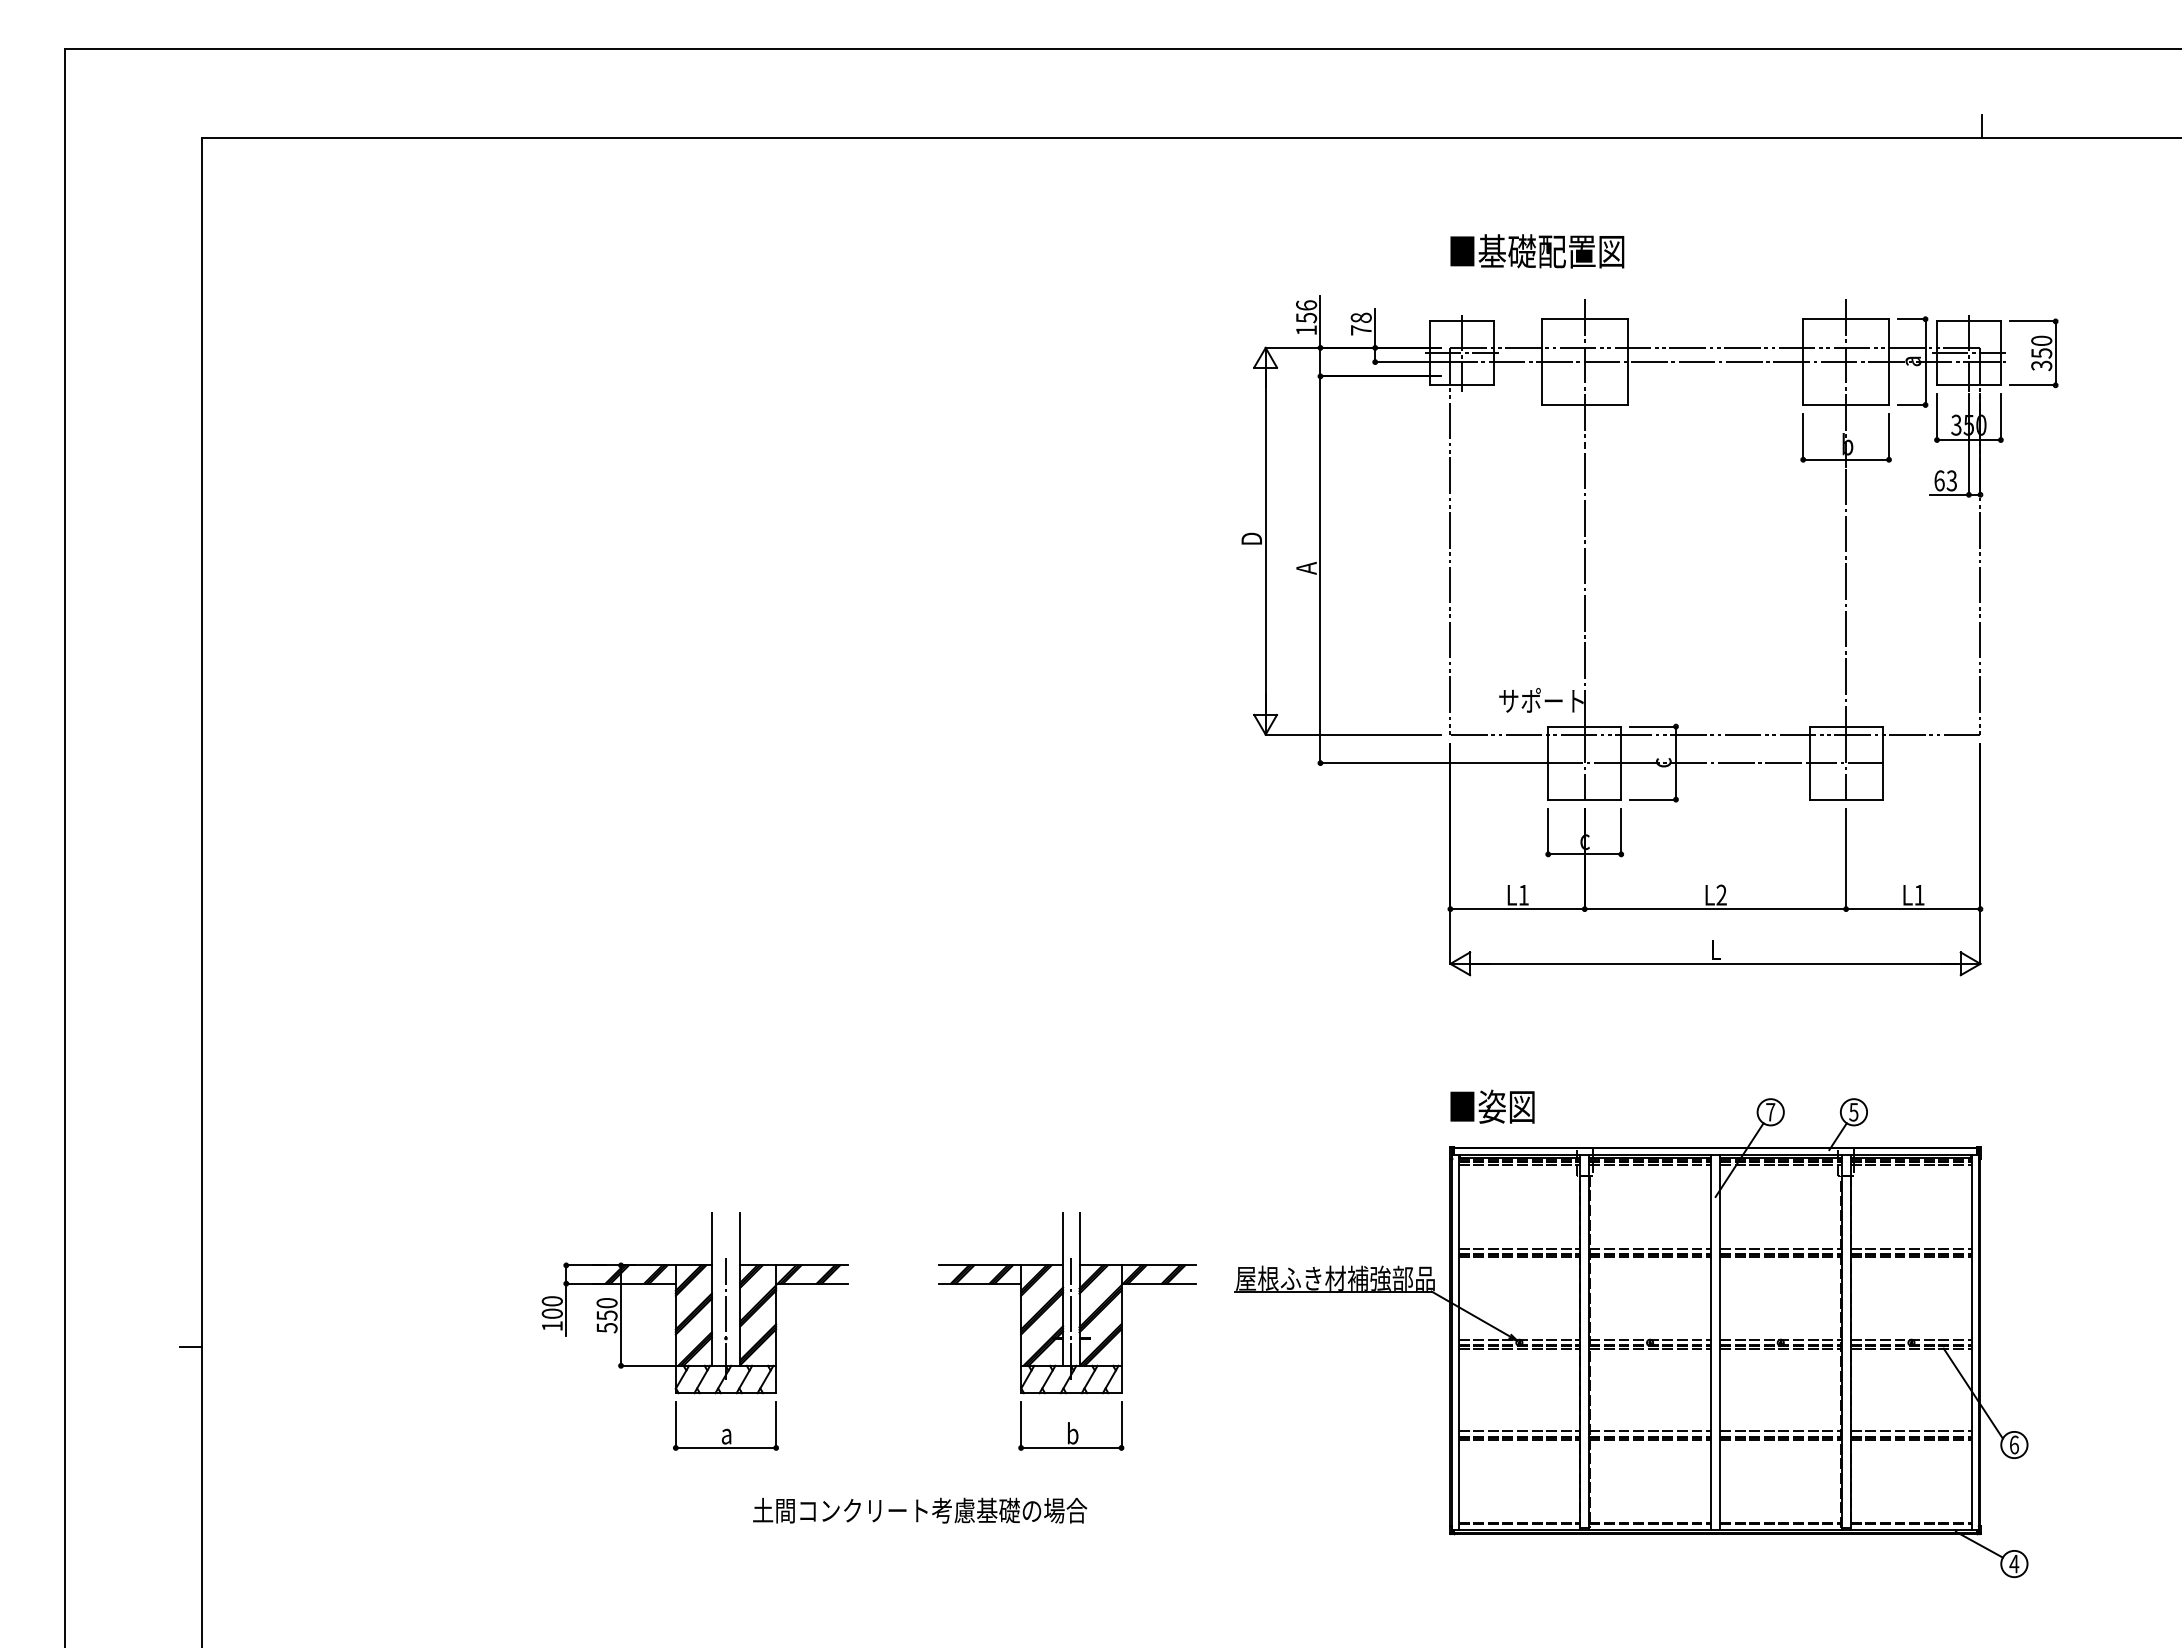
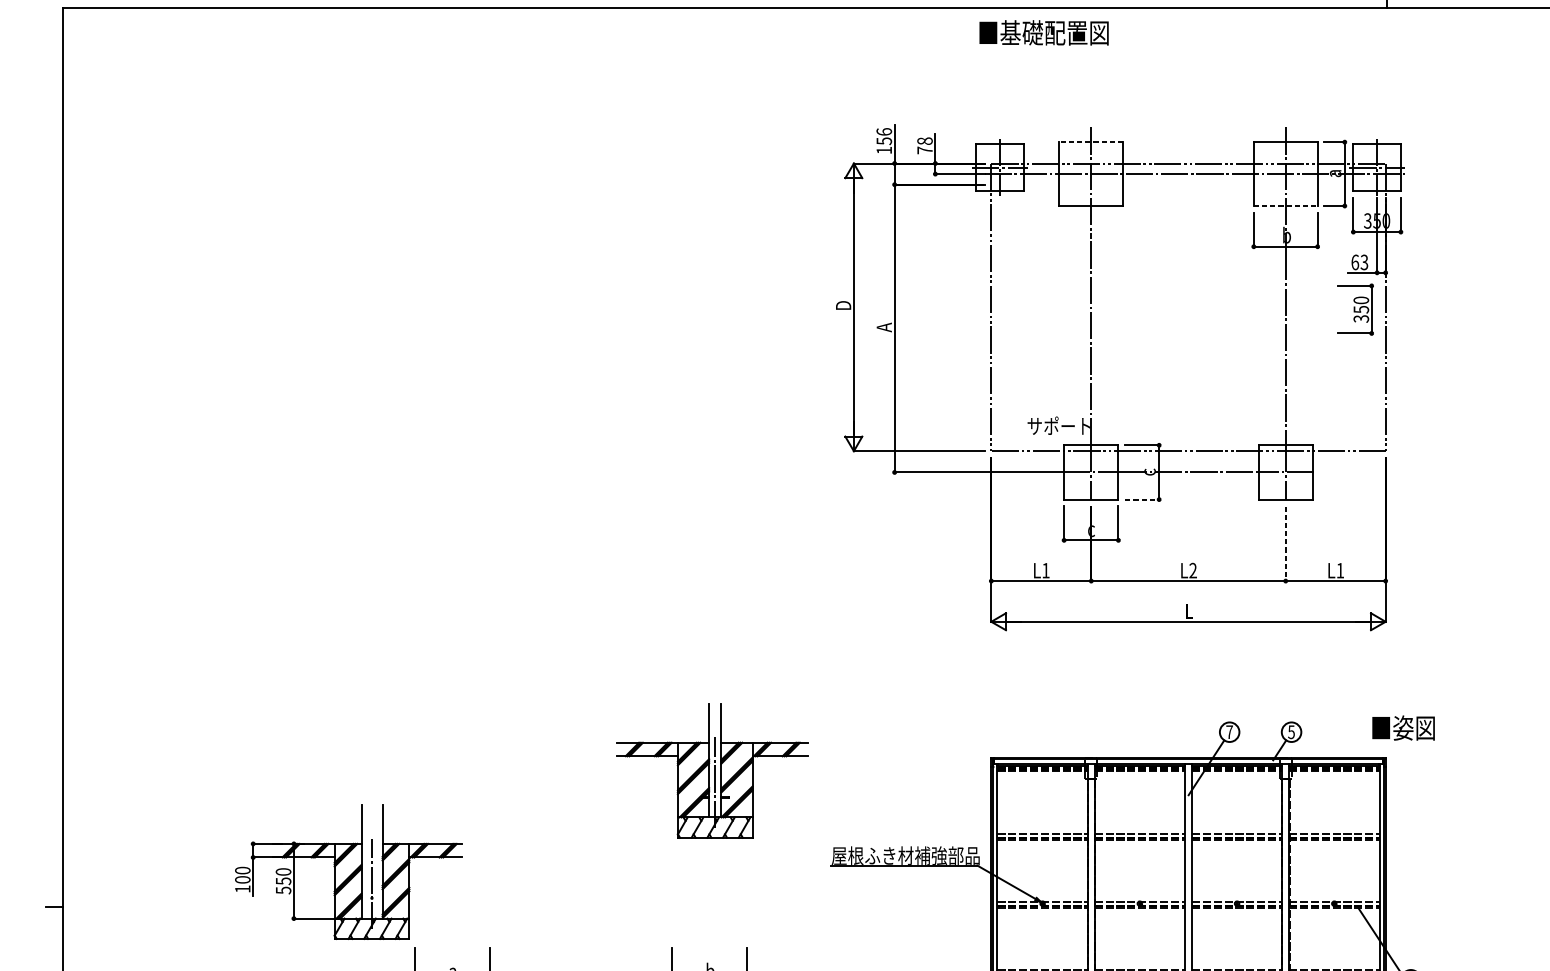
text: (1537, 251) -> (1044, 33), moved
line: (1584, 319) -> (1091, 142), solid -> dashed
part: (2033, 353) -> (1355, 309), moved
line: (1846, 405) -> (1286, 206), solid -> dashed
line: (1653, 799) -> (1142, 499), solid -> dashed
line: (1846, 859) -> (1286, 544), solid -> dashed
text: (1492, 1106) -> (1403, 727), moved
part: (694, 1303) -> (348, 872), moved
part: (1067, 1303) -> (712, 771), moved

